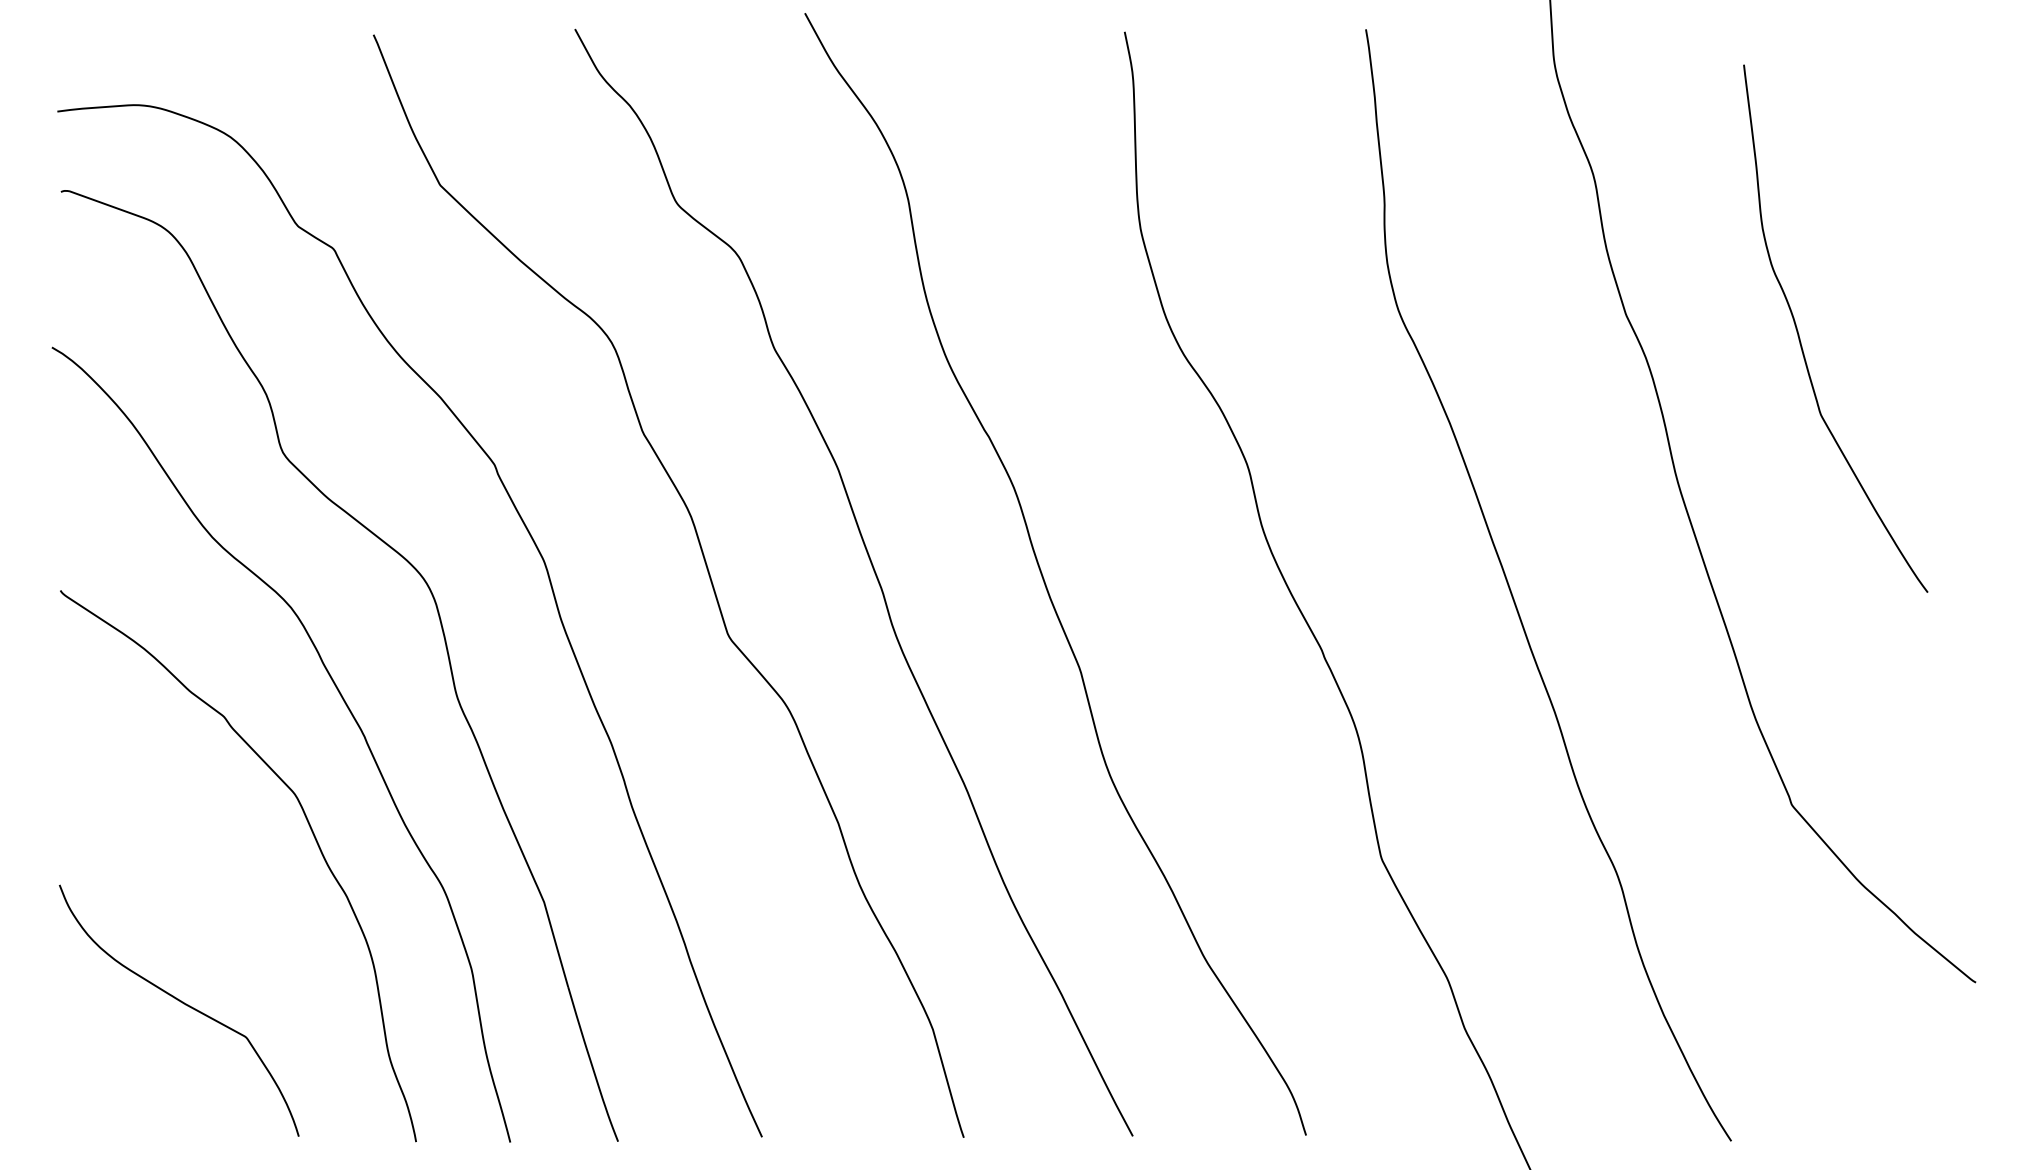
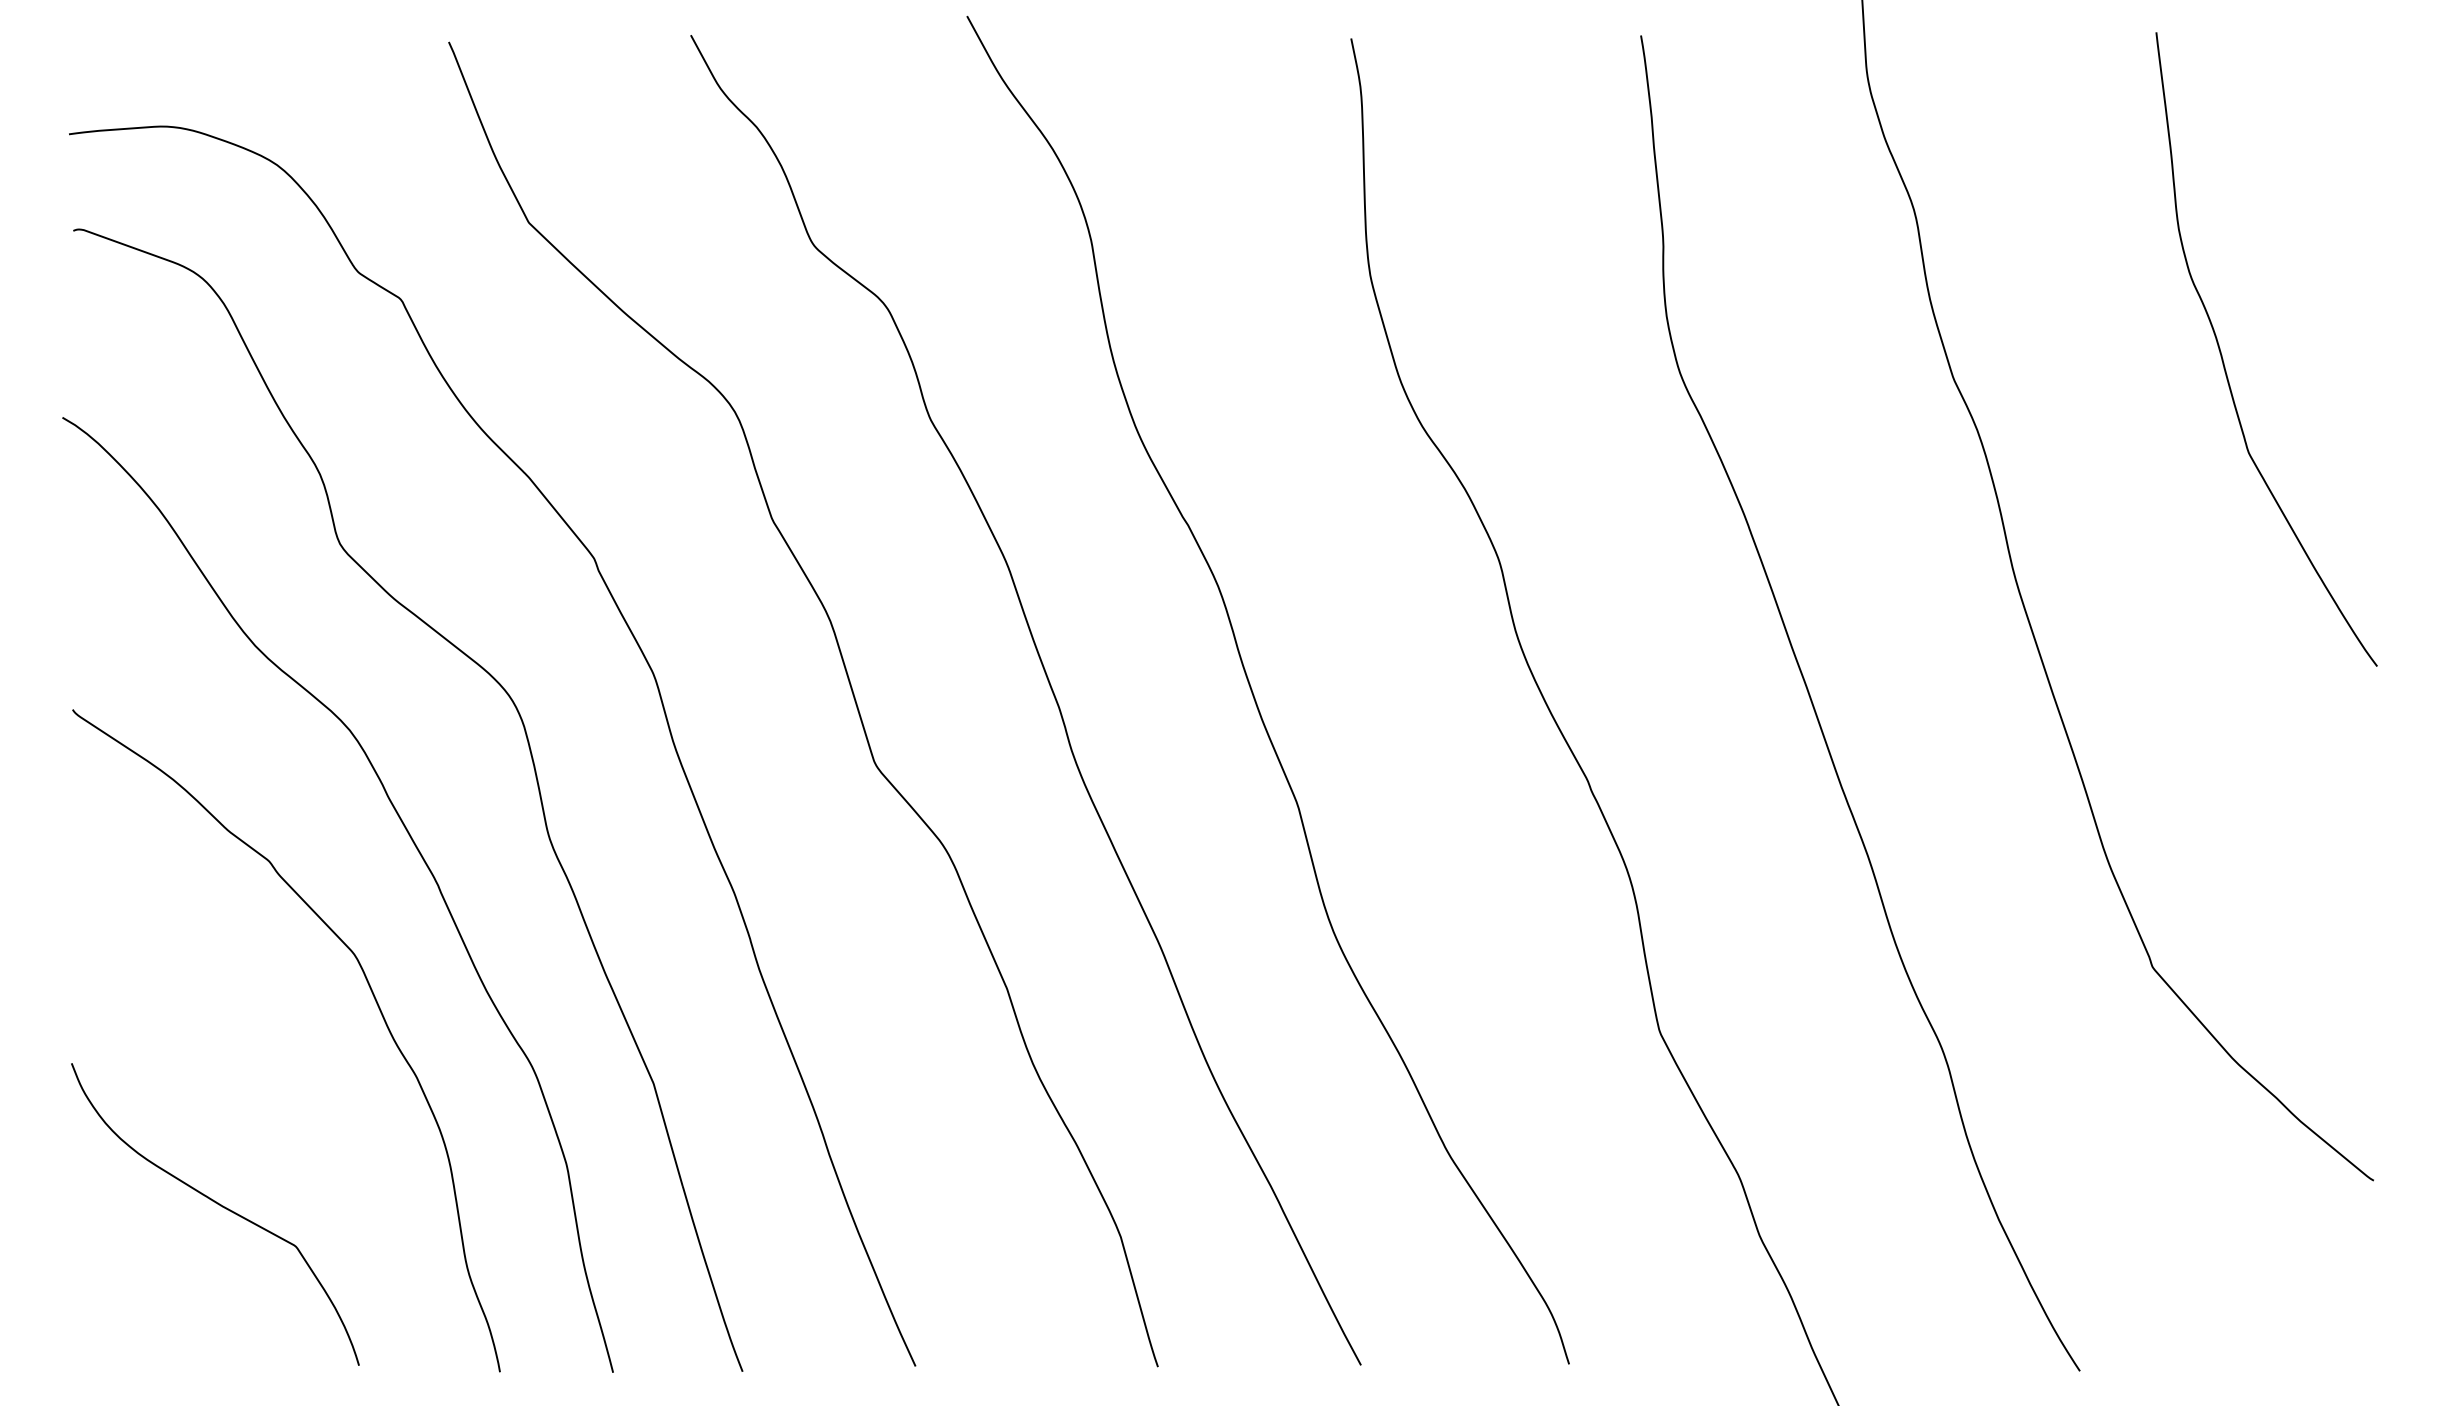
curve: (1800, 338) -> (2224, 361), moved

